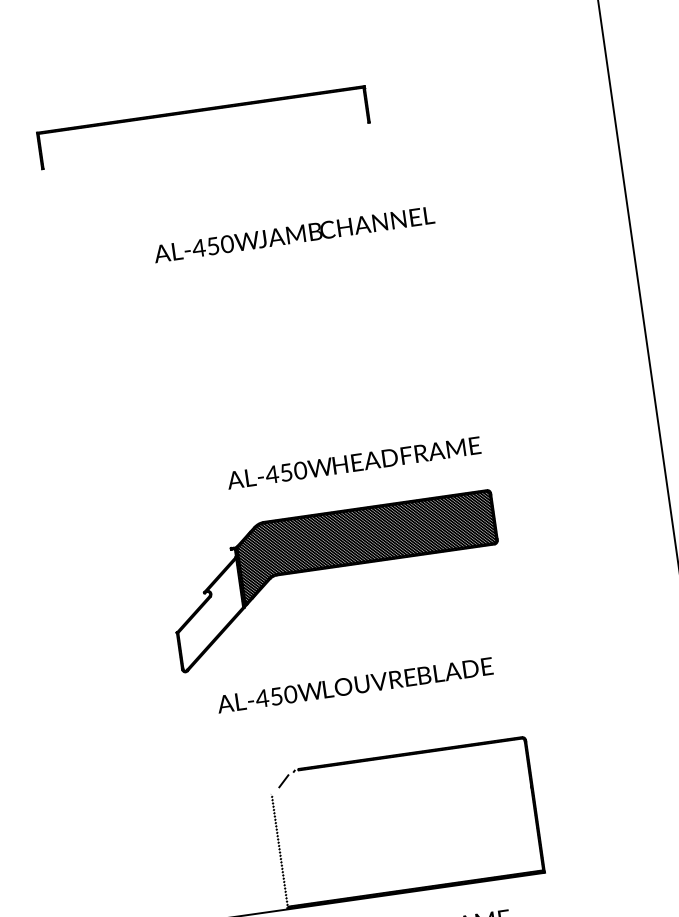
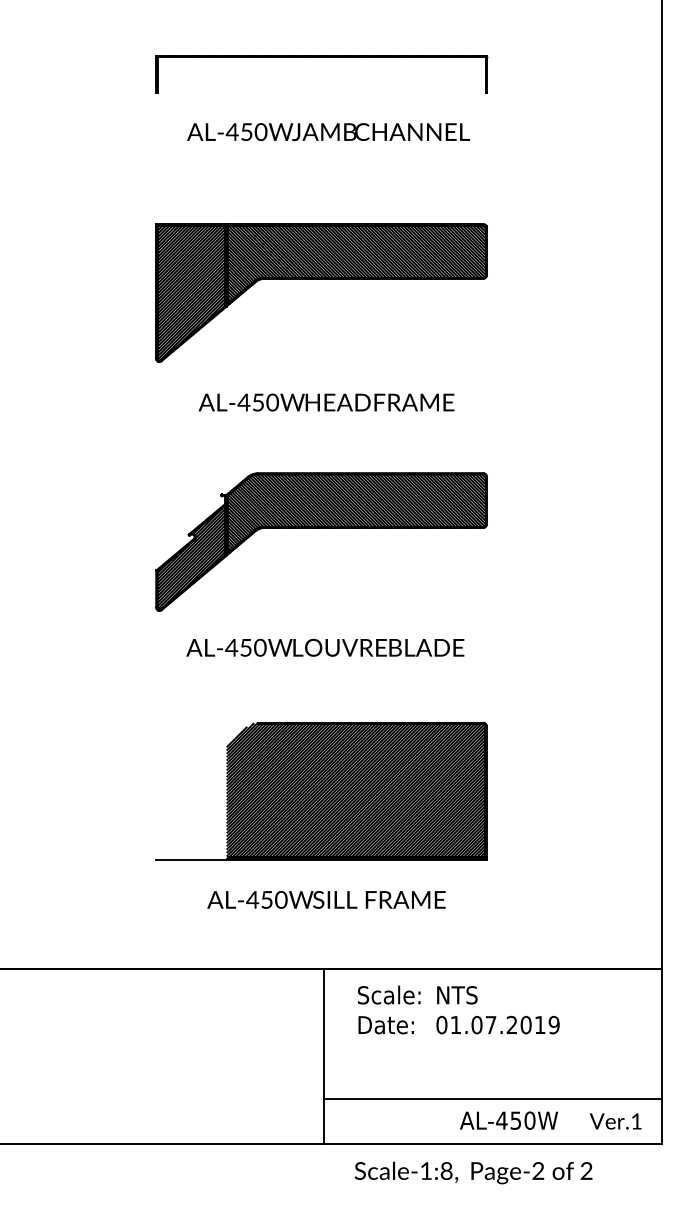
part: (200, 111) -> (321, 57), moved
text: (294, 234) -> (328, 131), moved
part: (299, 321) -> (321, 279), added
text: (353, 462) -> (326, 402), moved
hatch: (209, 614) -> (191, 557), added
hatch: (406, 822) -> (356, 790), added

